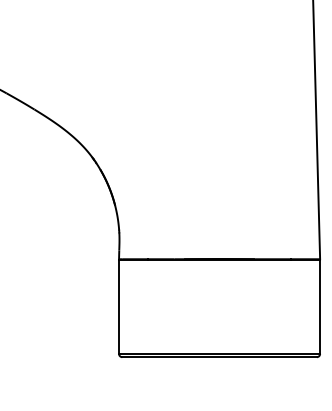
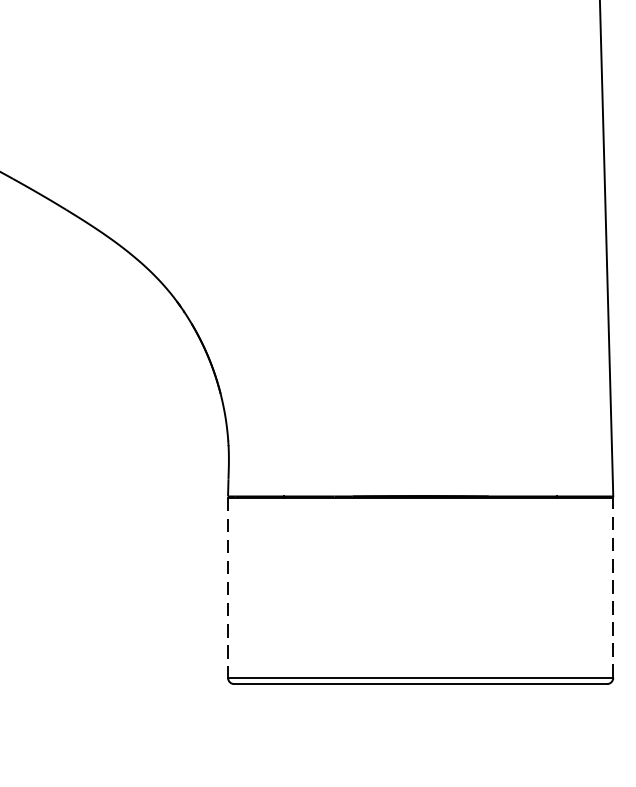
line: (320, 306) -> (613, 586), solid -> dashed
line: (119, 307) -> (228, 588), solid -> dashed

